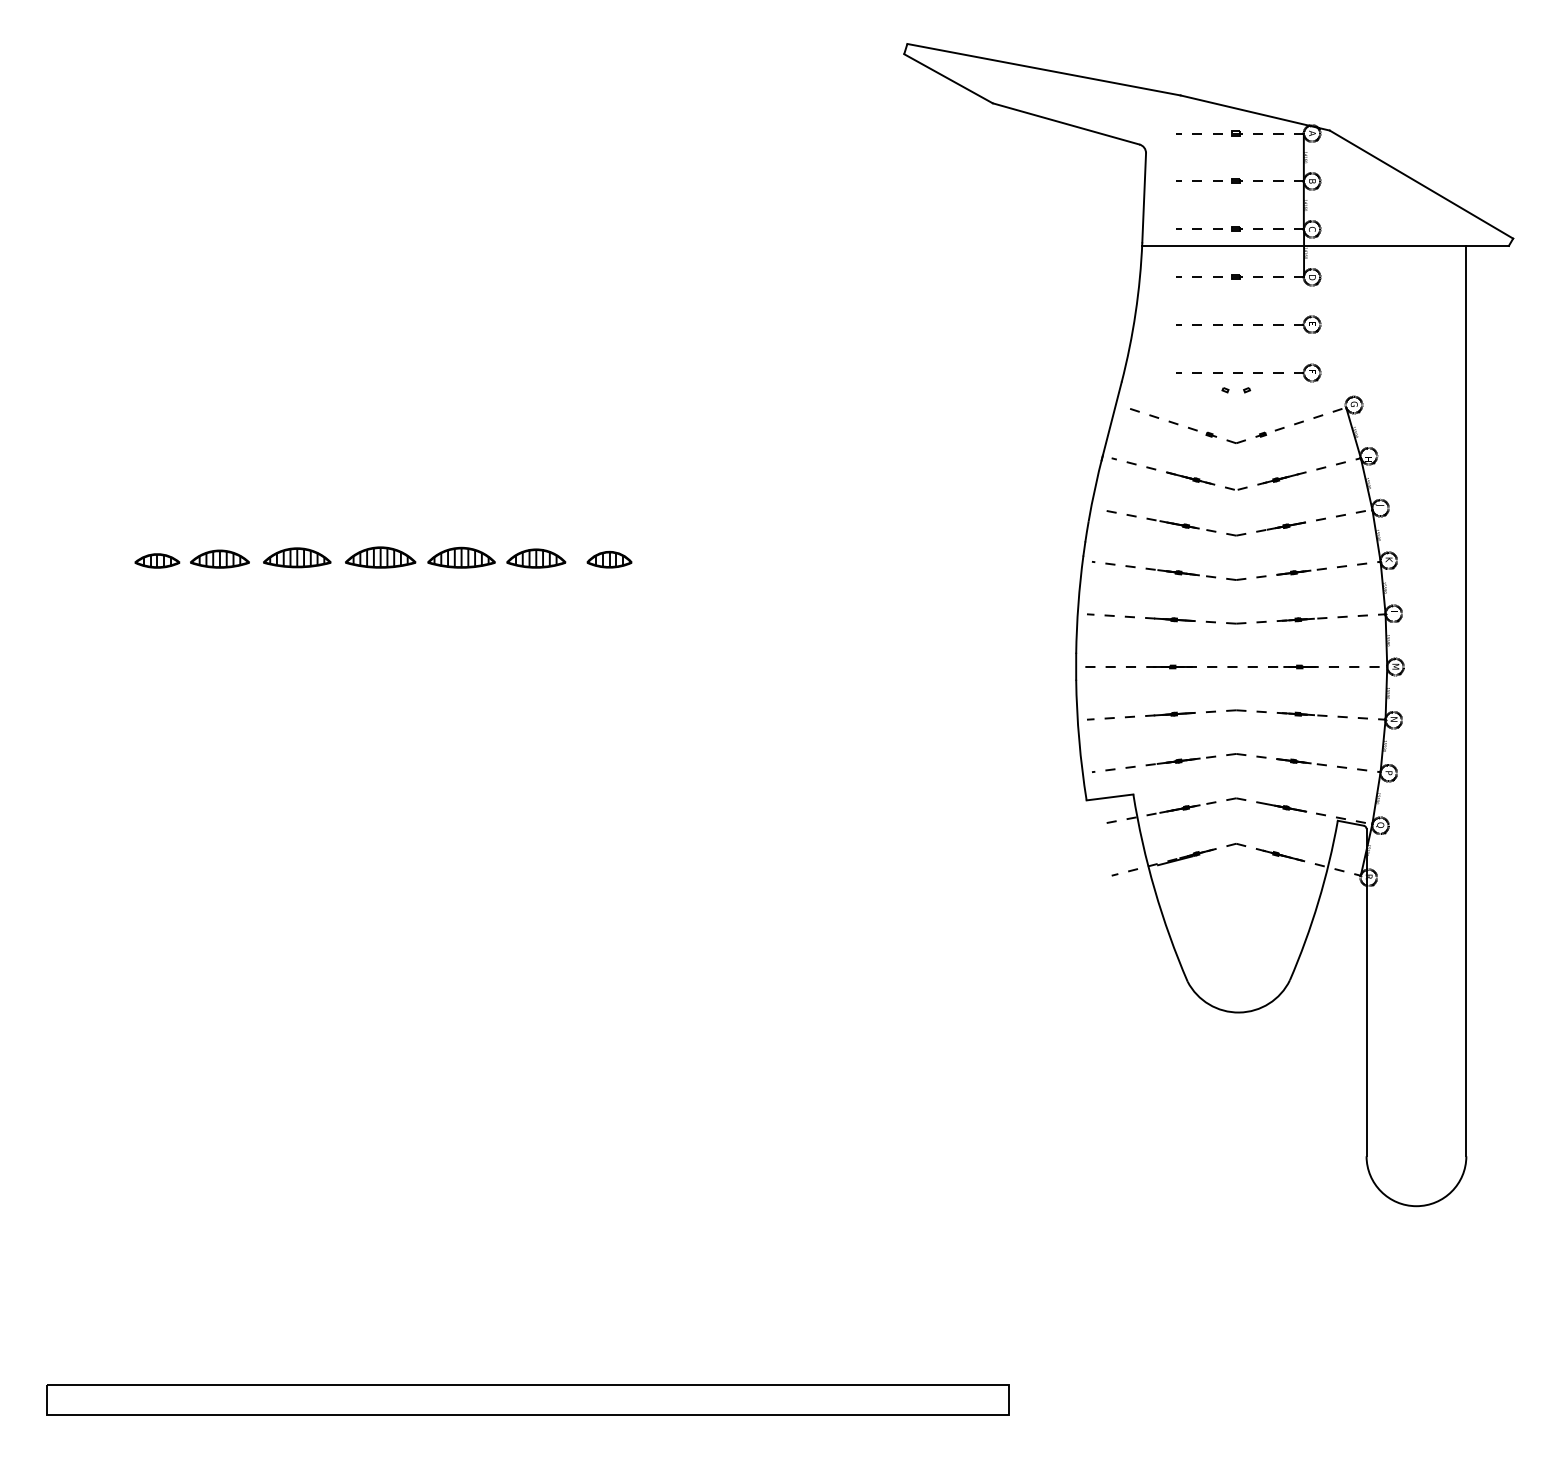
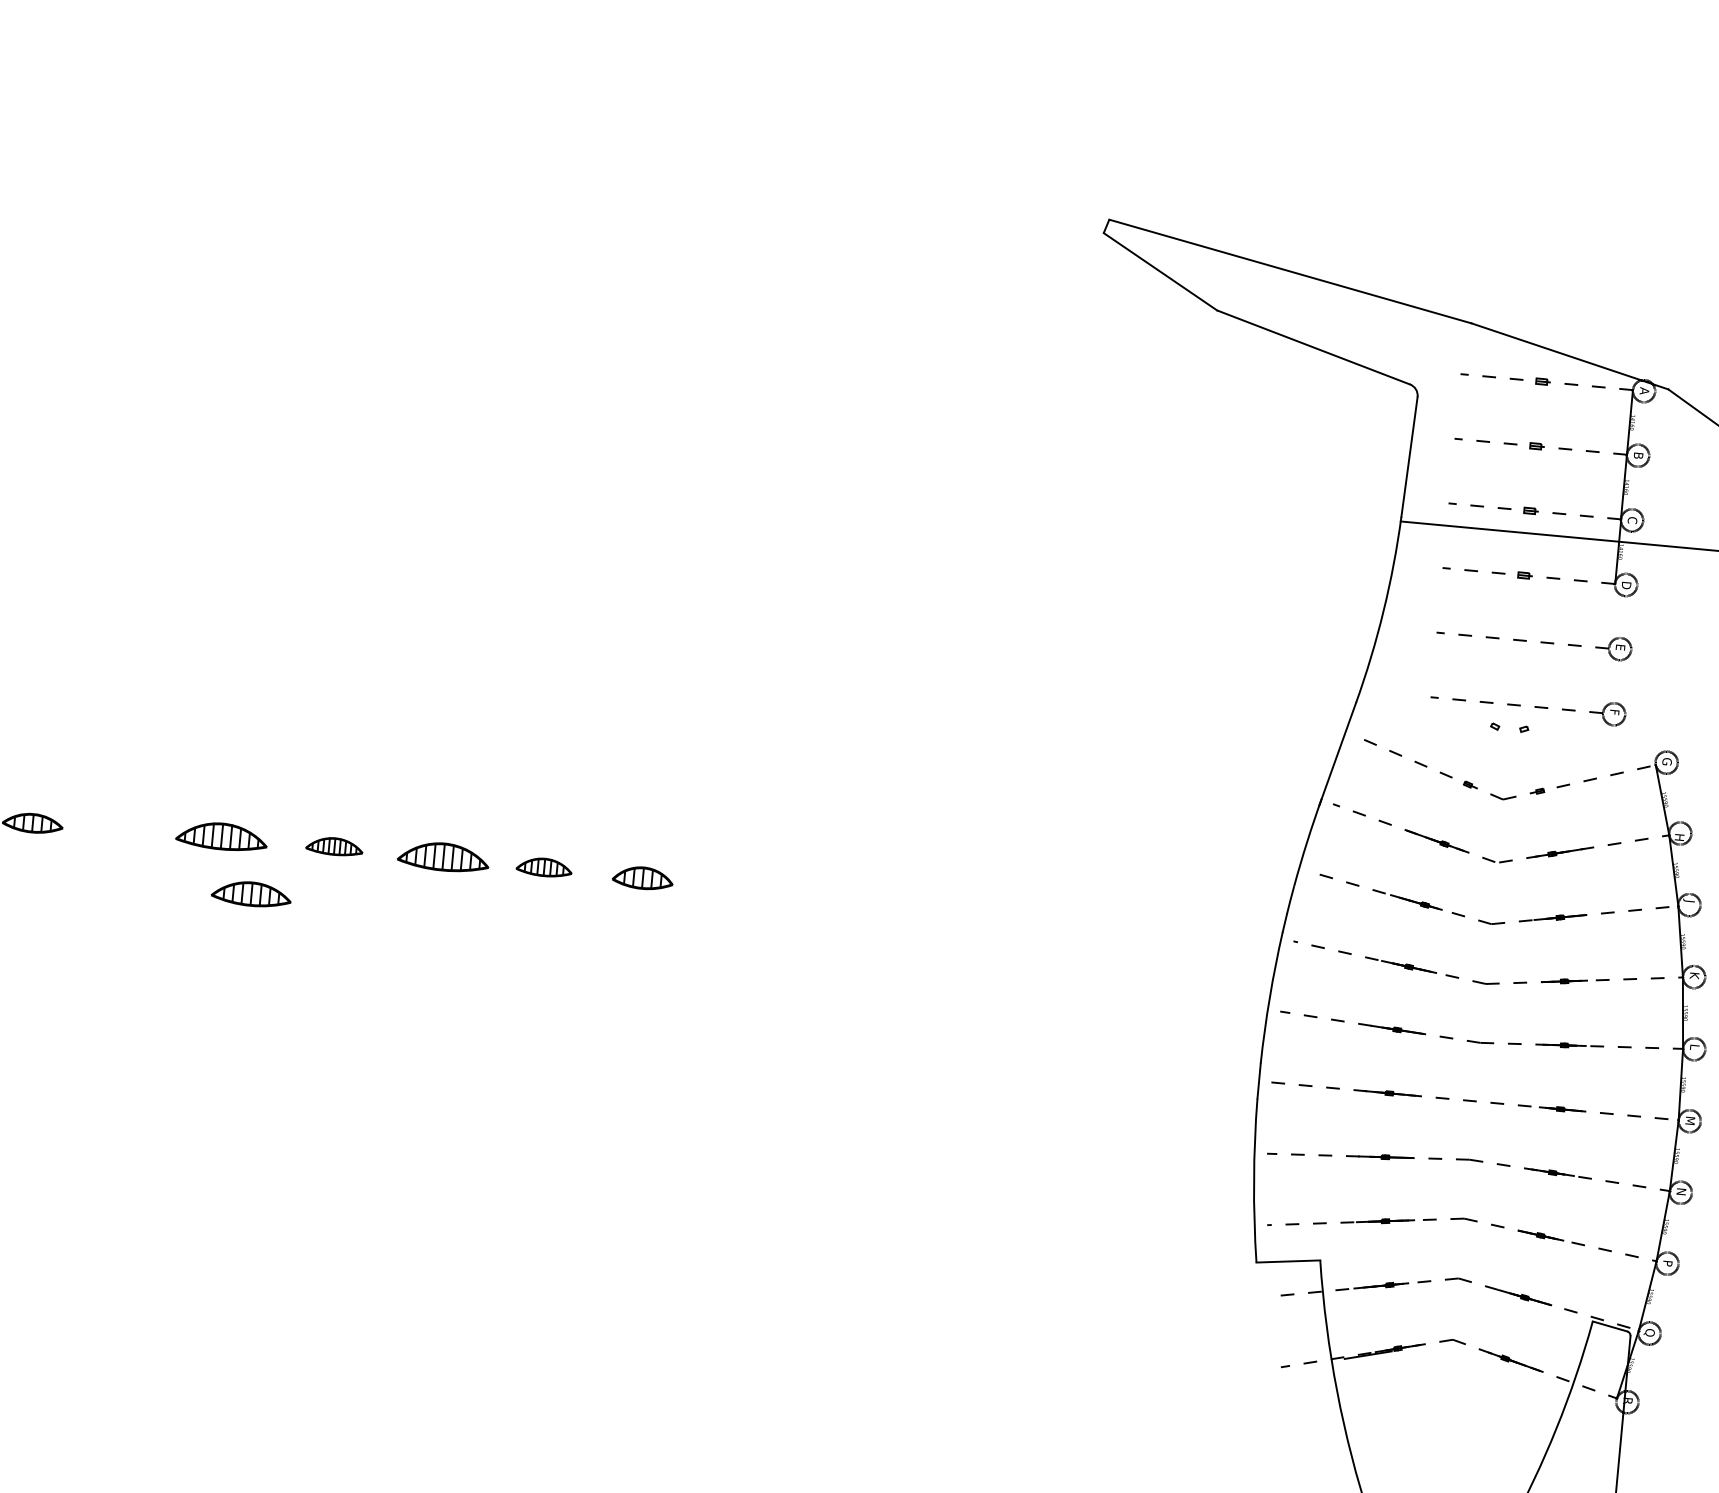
part: (380, 557) -> (334, 846), size x0.6
part: (219, 558) -> (251, 893), moved
part: (536, 558) -> (544, 867), size x0.7

